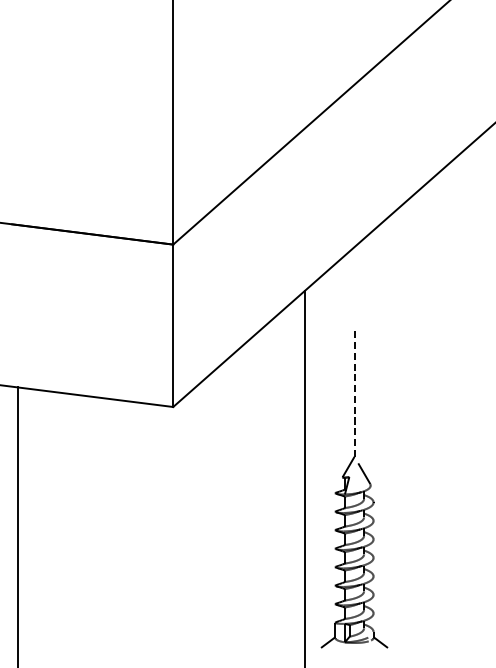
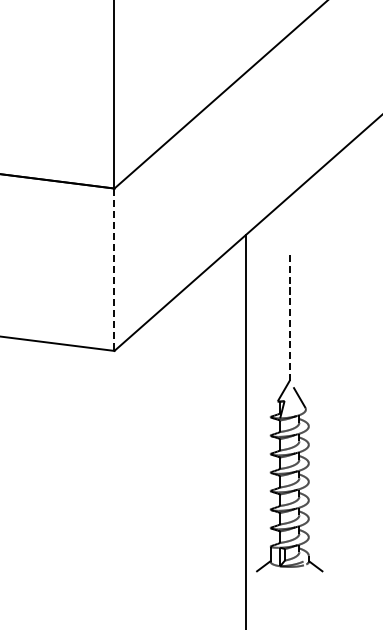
line: (173, 326) -> (114, 270), solid -> dashed
part: (354, 489) -> (289, 413), moved

